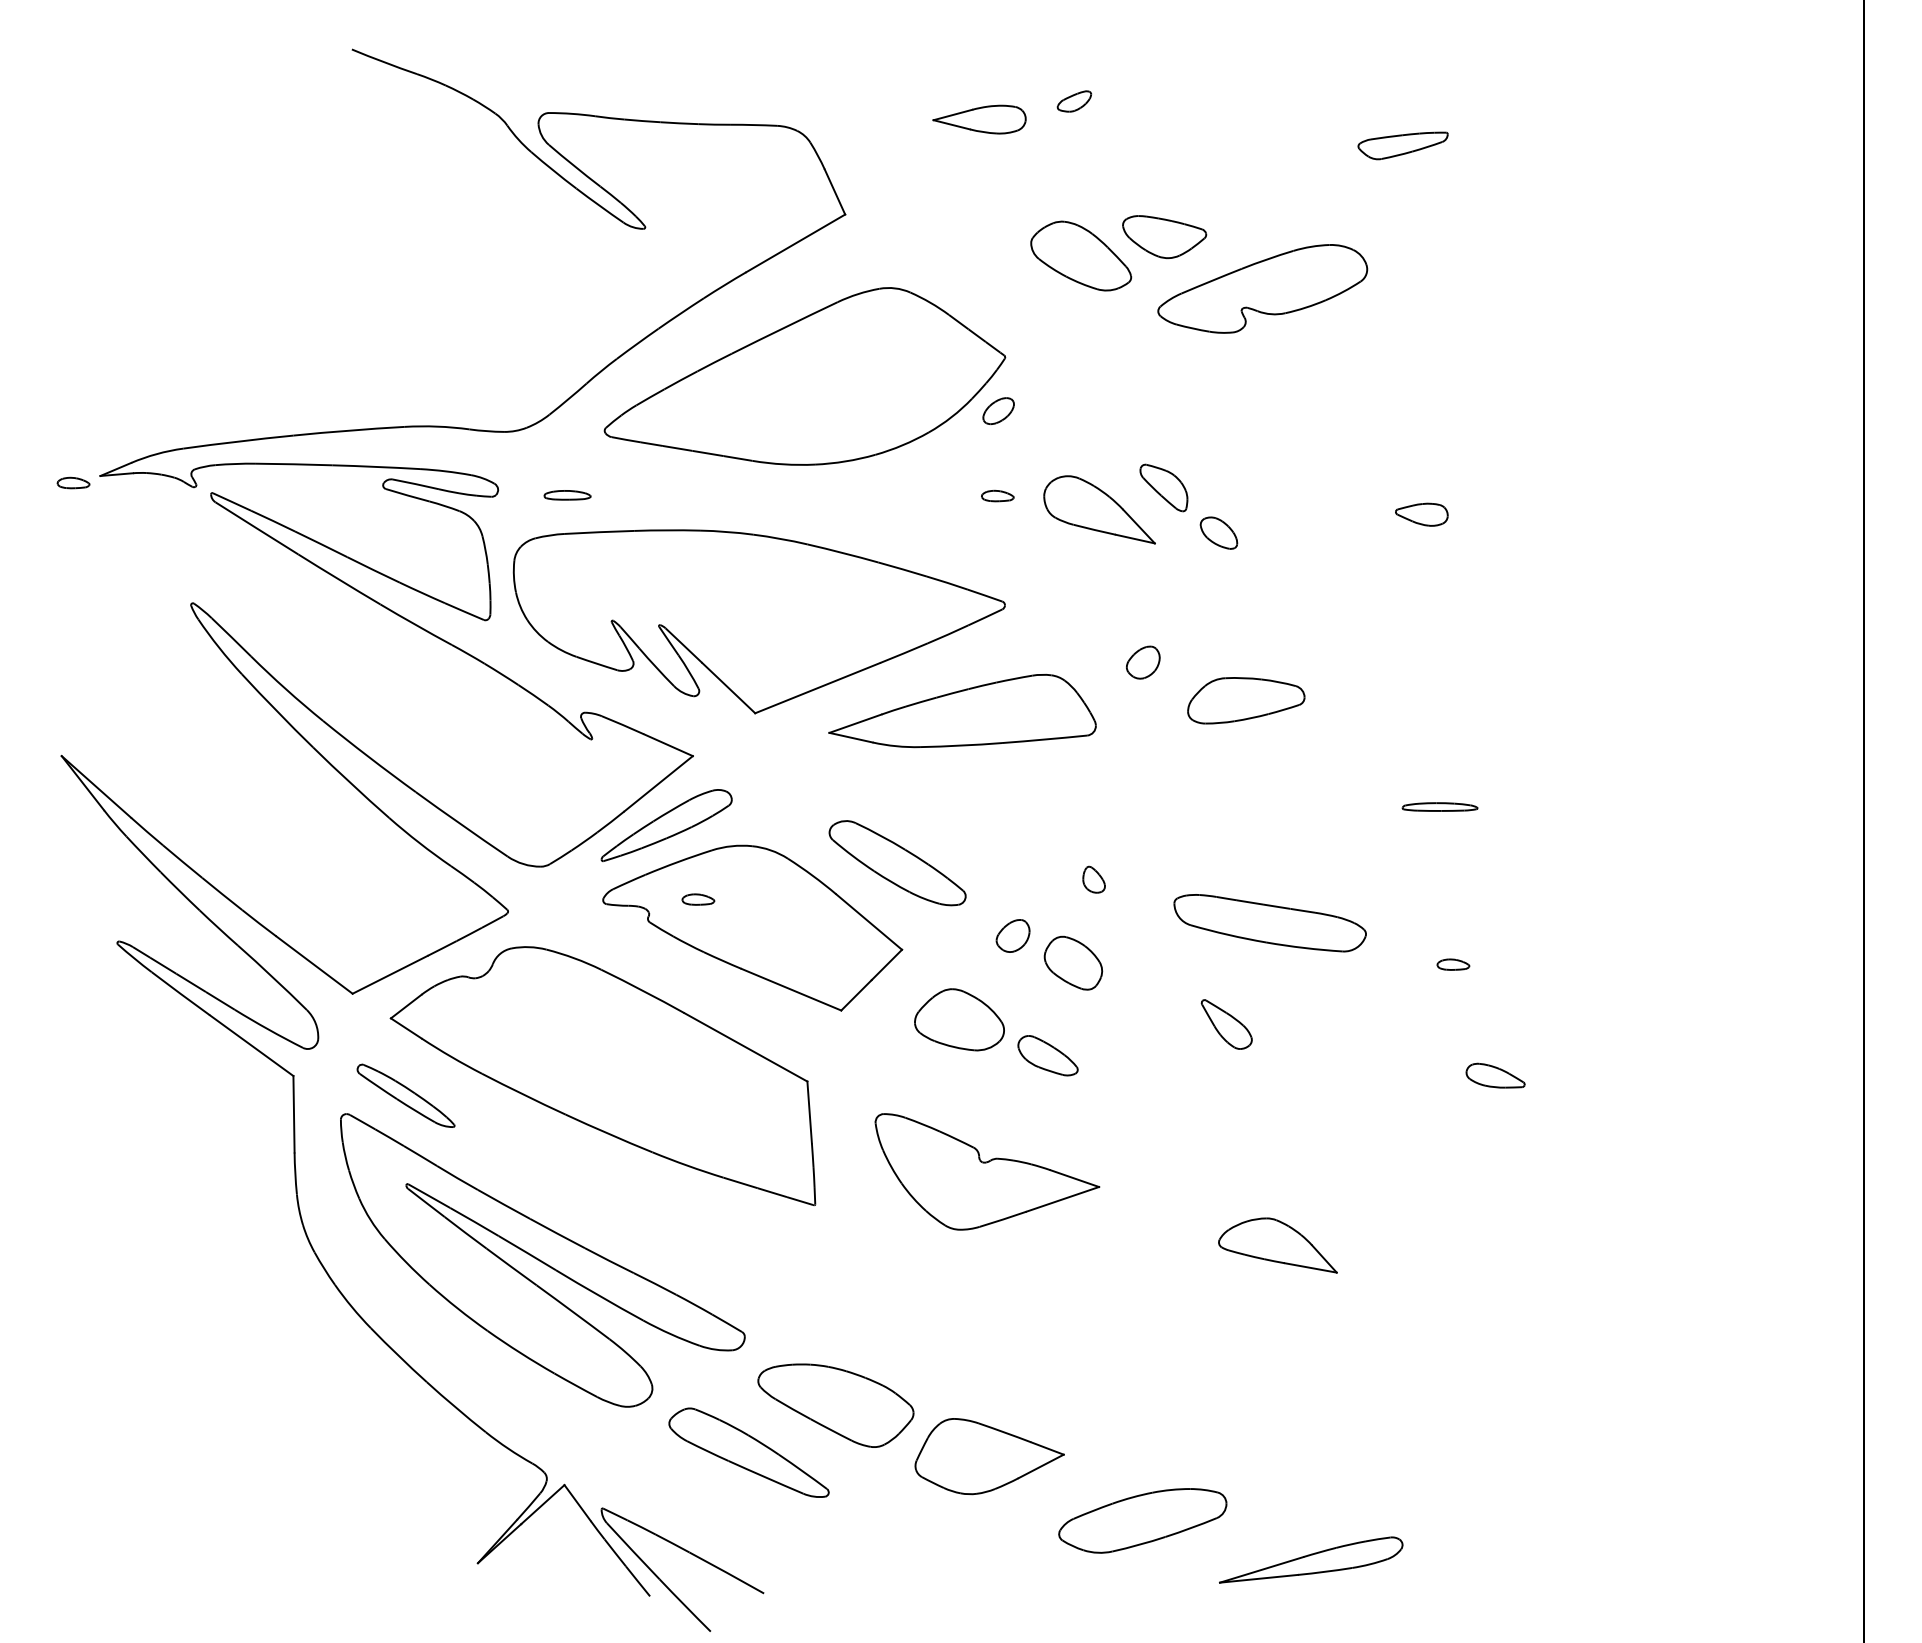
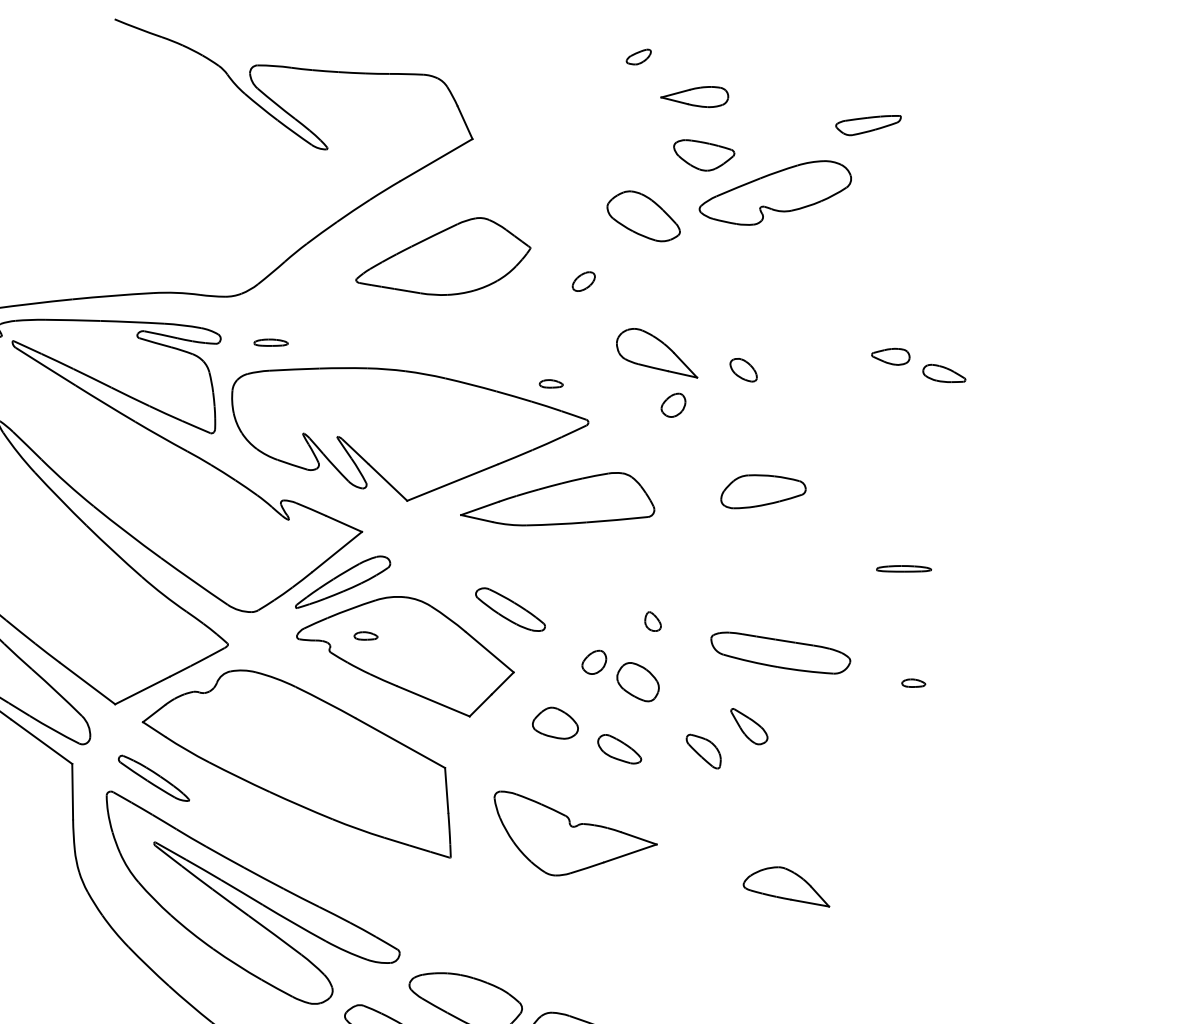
part: (979, 119) -> (694, 96), moved
part: (1402, 145) -> (868, 125), moved
part: (1081, 255) -> (643, 215), moved
part: (804, 376) -> (443, 256), size x0.6
part: (1163, 487) -> (703, 751), moved
part: (997, 495) -> (551, 383), moved
part: (1143, 662) -> (673, 405), moved
part: (897, 863) -> (510, 609), size x0.7
part: (959, 1019) -> (555, 722), size x0.7
part: (1495, 1075) -> (944, 373), moved

